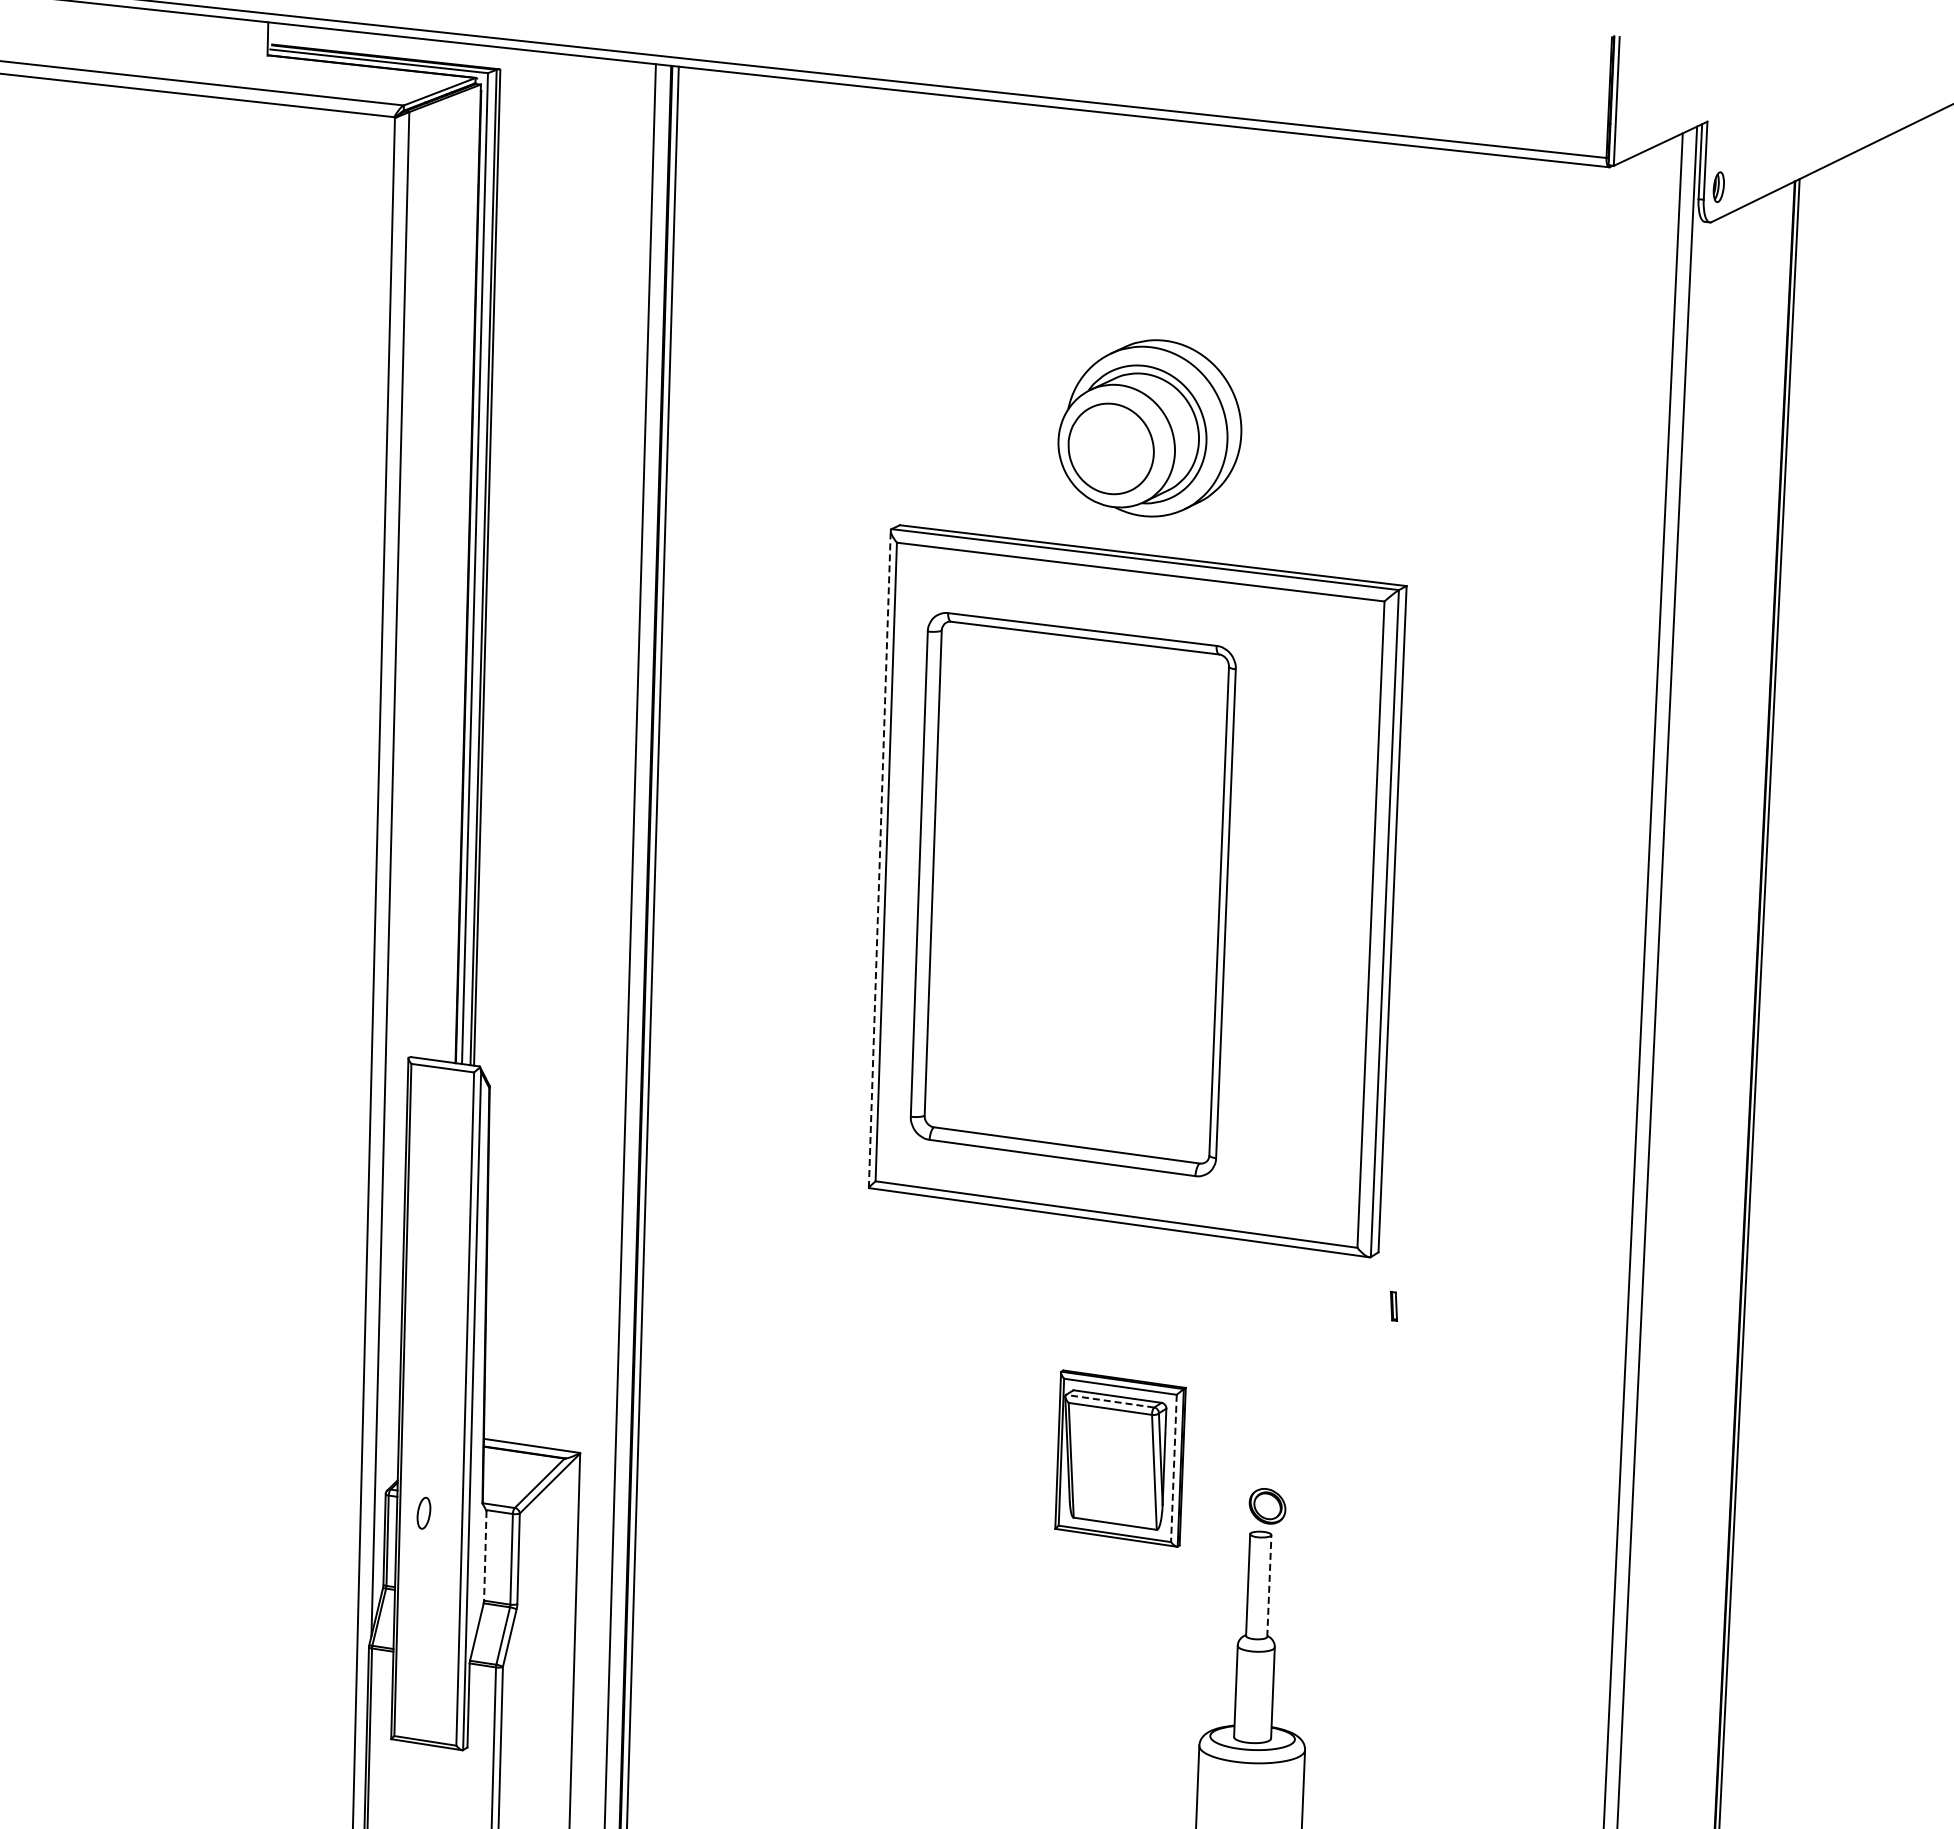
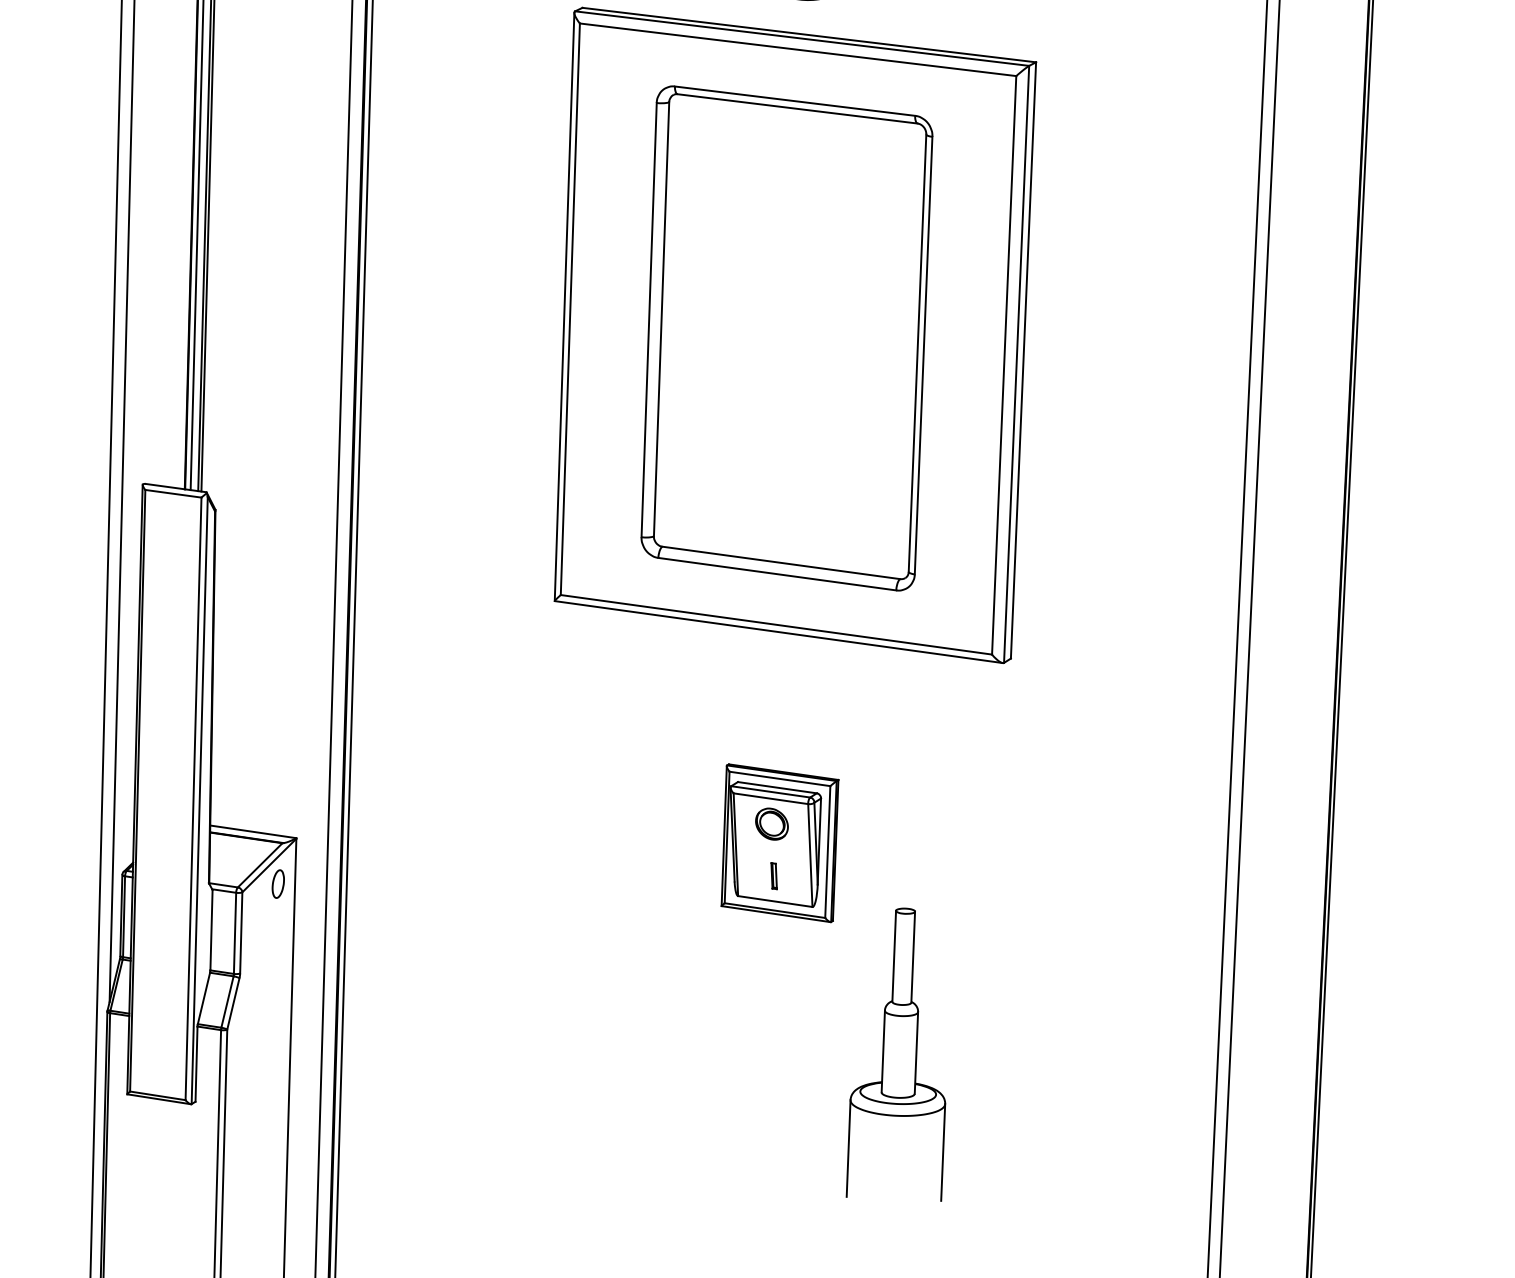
line: (879, 859) -> (564, 307), dashed -> solid
part: (1072, 894) -> (786, 338), moved
part: (1393, 1305) -> (773, 875), moved
line: (1110, 1401) -> (771, 792), dashed -> solid
line: (1173, 1468) -> (827, 852), dashed -> solid
part: (1267, 1506) -> (771, 824), moved
part: (423, 1512) -> (277, 883), moved
line: (485, 1555) -> (211, 929), dashed -> solid
line: (1269, 1585) -> (913, 956), dashed -> solid

